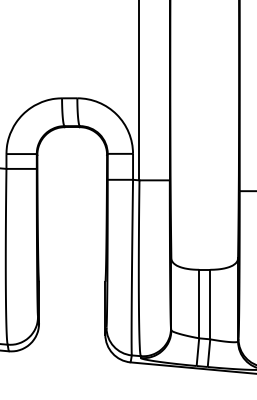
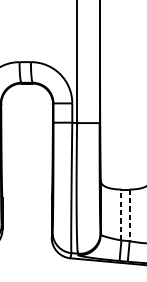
line: (199, 303) -> (121, 214), solid -> dashed
line: (210, 304) -> (129, 215), solid -> dashed

